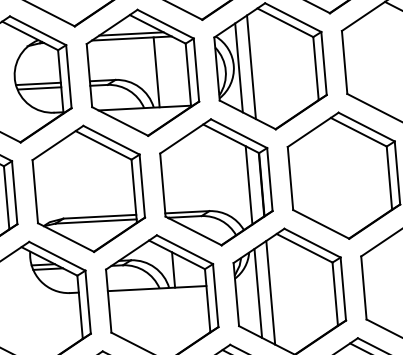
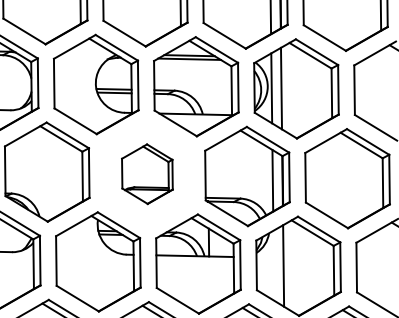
line: (155, 71) -> (206, 86), removed
part: (88, 187) -> (147, 173), size x0.6
line: (257, 293) -> (273, 265), removed

